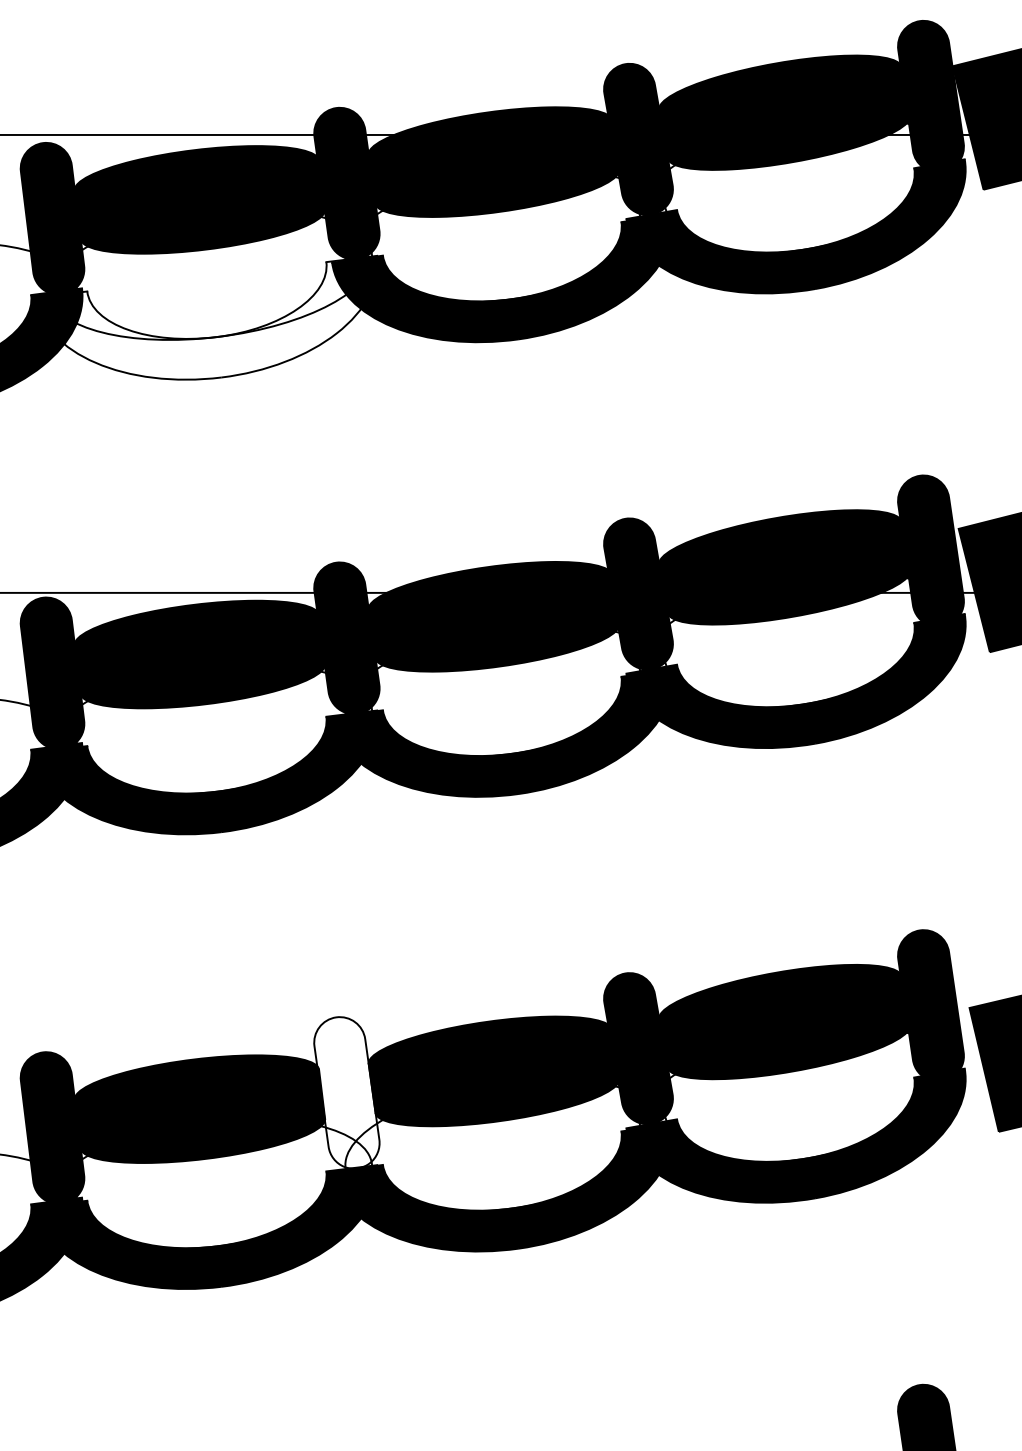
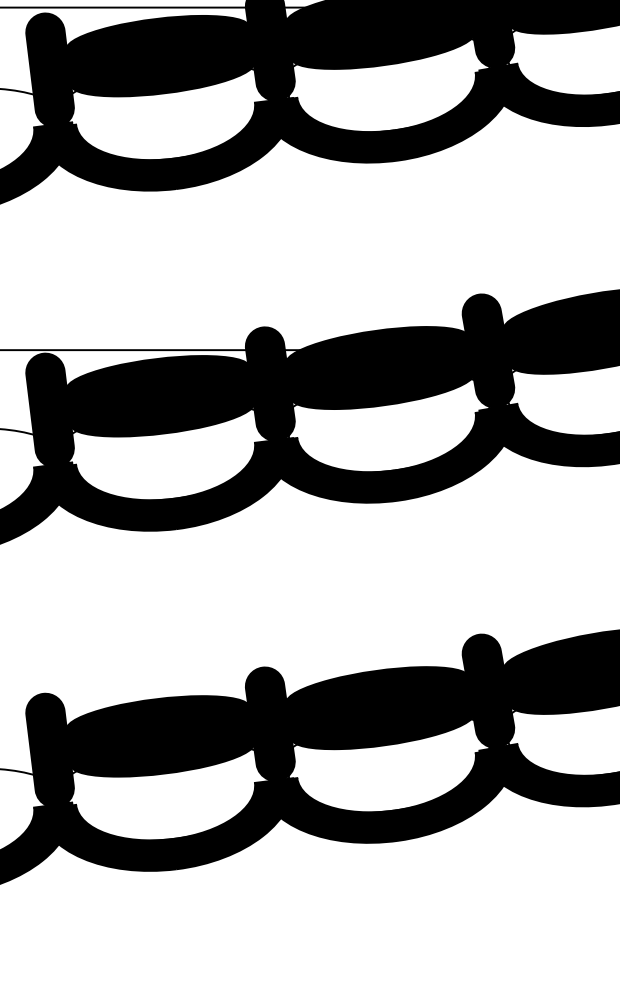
fill: (206, 317) -> (165, 144), added
fill: (346, 1092) -> (270, 723), added

